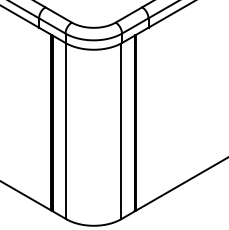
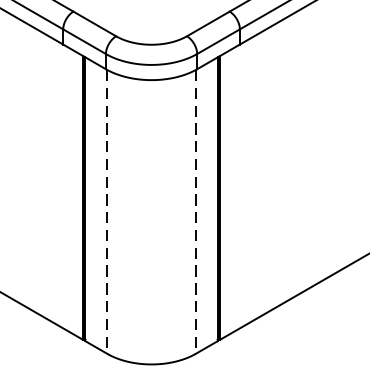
line: (66, 131) -> (107, 212), solid -> dashed
line: (121, 131) -> (196, 212), solid -> dashed

